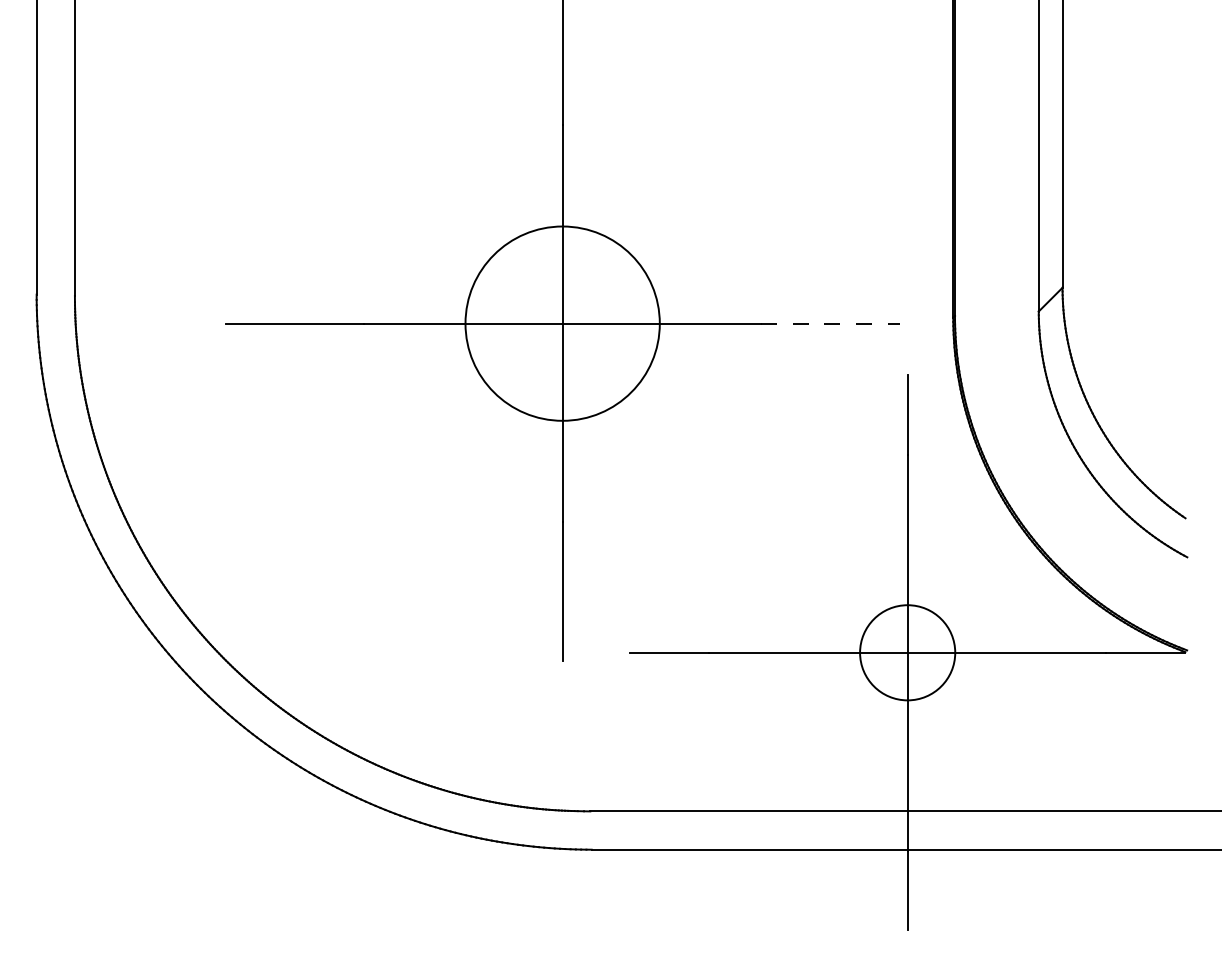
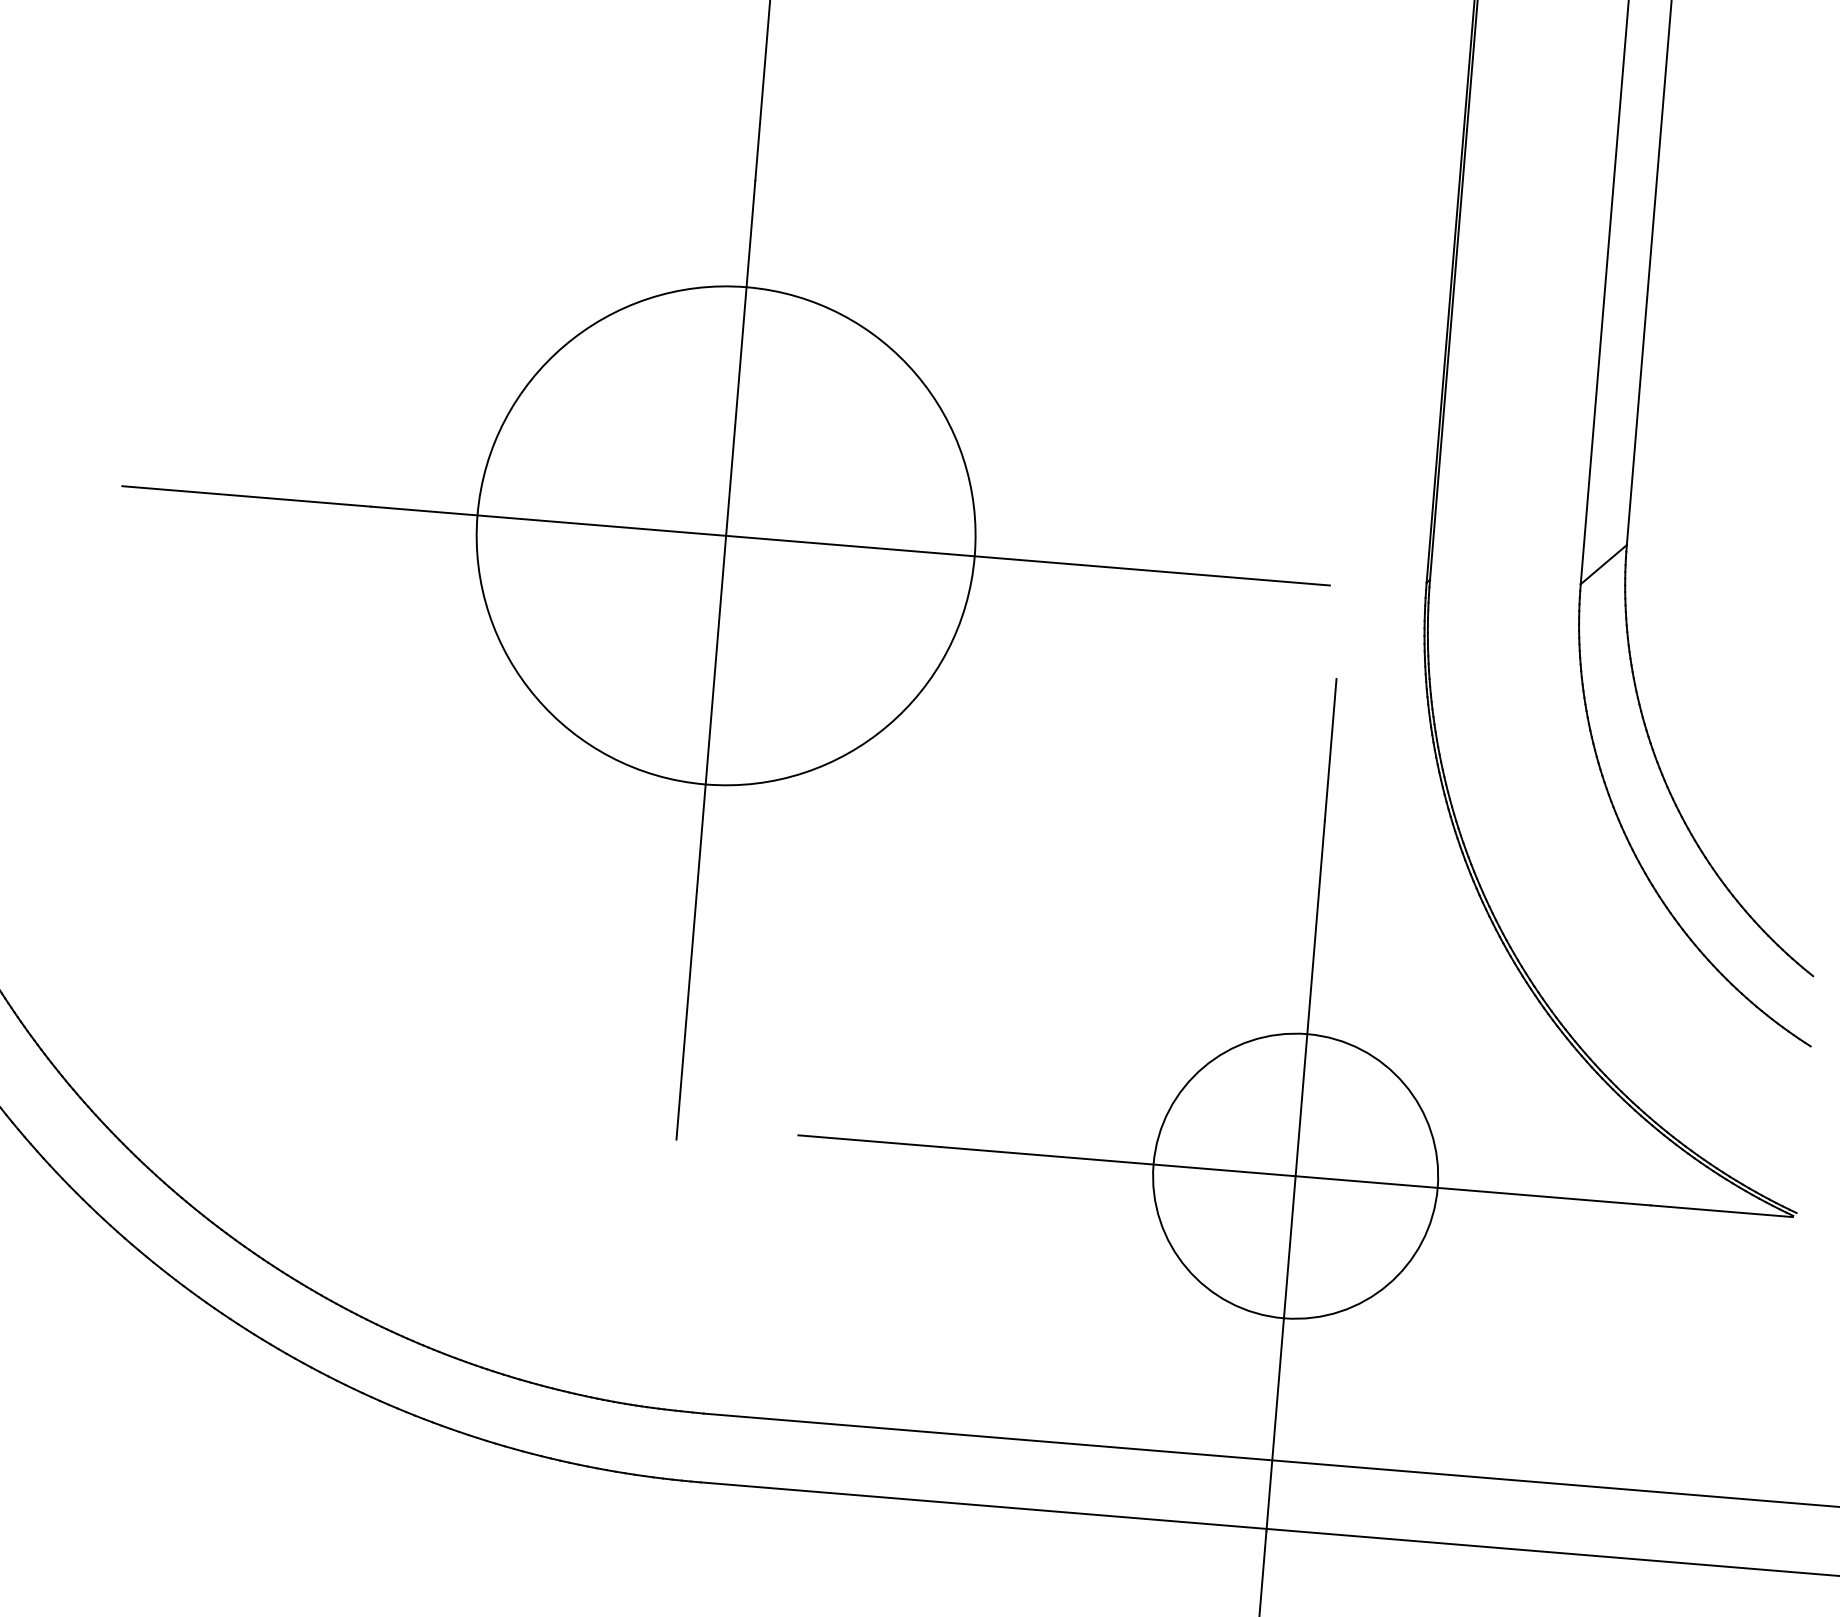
circle: (562, 323) -> (725, 535), size x1.43
line: (830, 323) -> (1205, 574), dashed -> solid
circle: (907, 652) -> (1295, 1175), size x1.67

